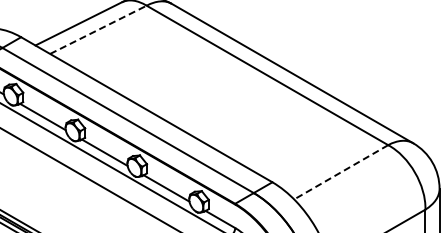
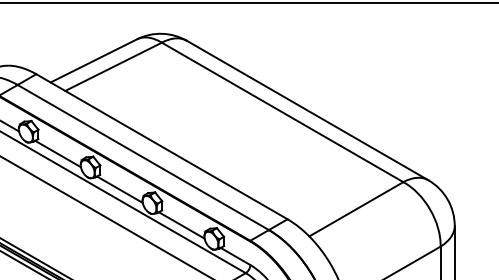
line: (98, 29) -> (113, 66), dashed -> solid
line: (340, 172) -> (355, 209), dashed -> solid

